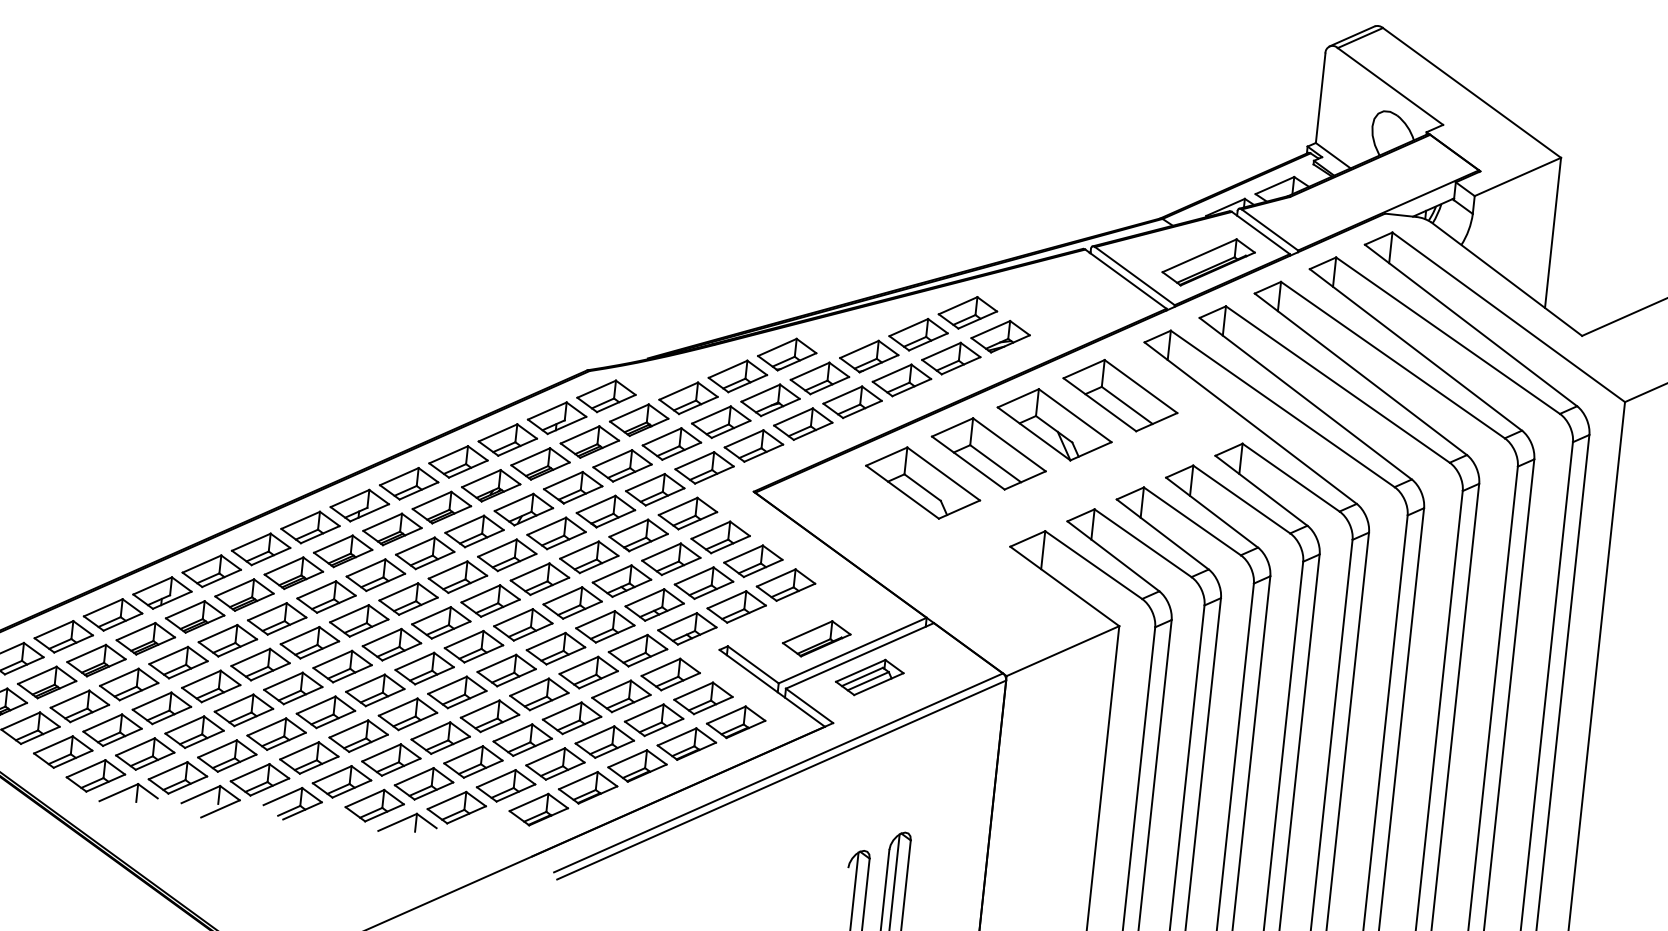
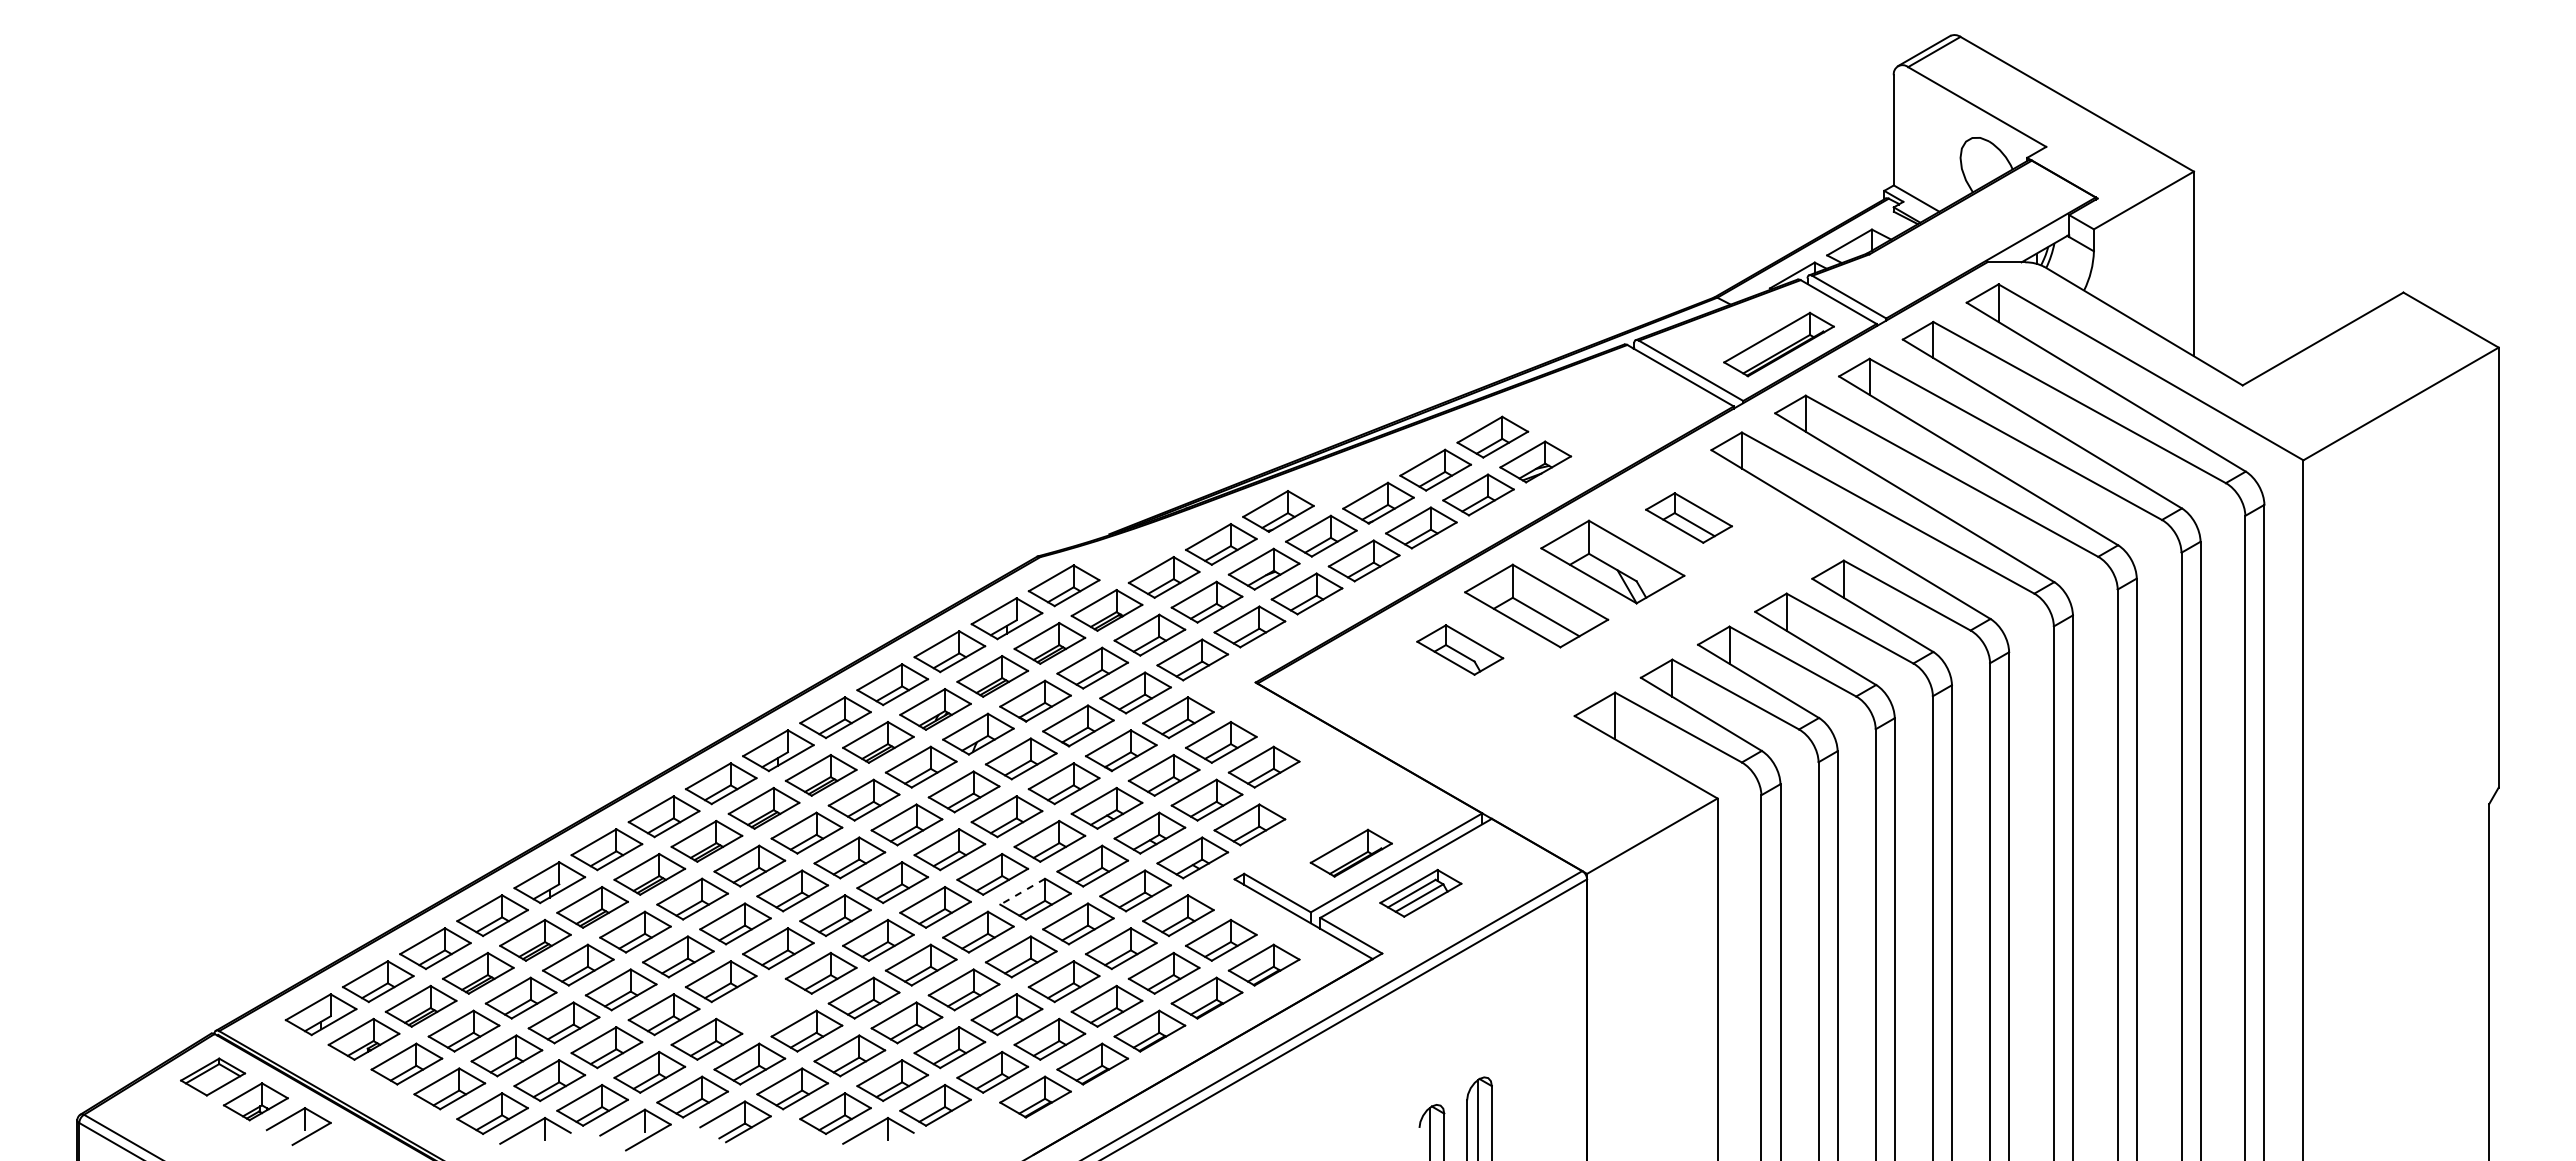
part: (1120, 395) -> (1688, 517), size x0.6
part: (922, 482) -> (1459, 649), size x0.6
part: (785, 584) -> (1306, 791), removed
line: (546, 641) -> (1022, 891), solid -> dashed
part: (325, 711) -> (763, 1005), removed

